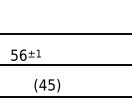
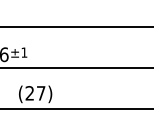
text: (46, 84) -> (34, 92), (45) -> (27)

